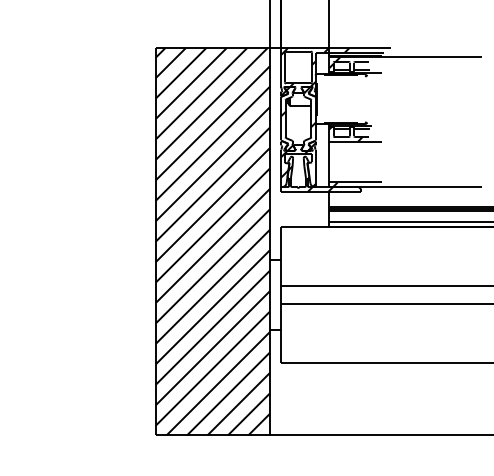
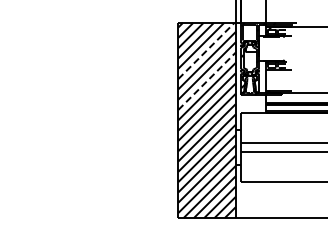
line: (211, 102) -> (206, 50), solid -> dashed
line: (213, 164) -> (207, 81), solid -> dashed

